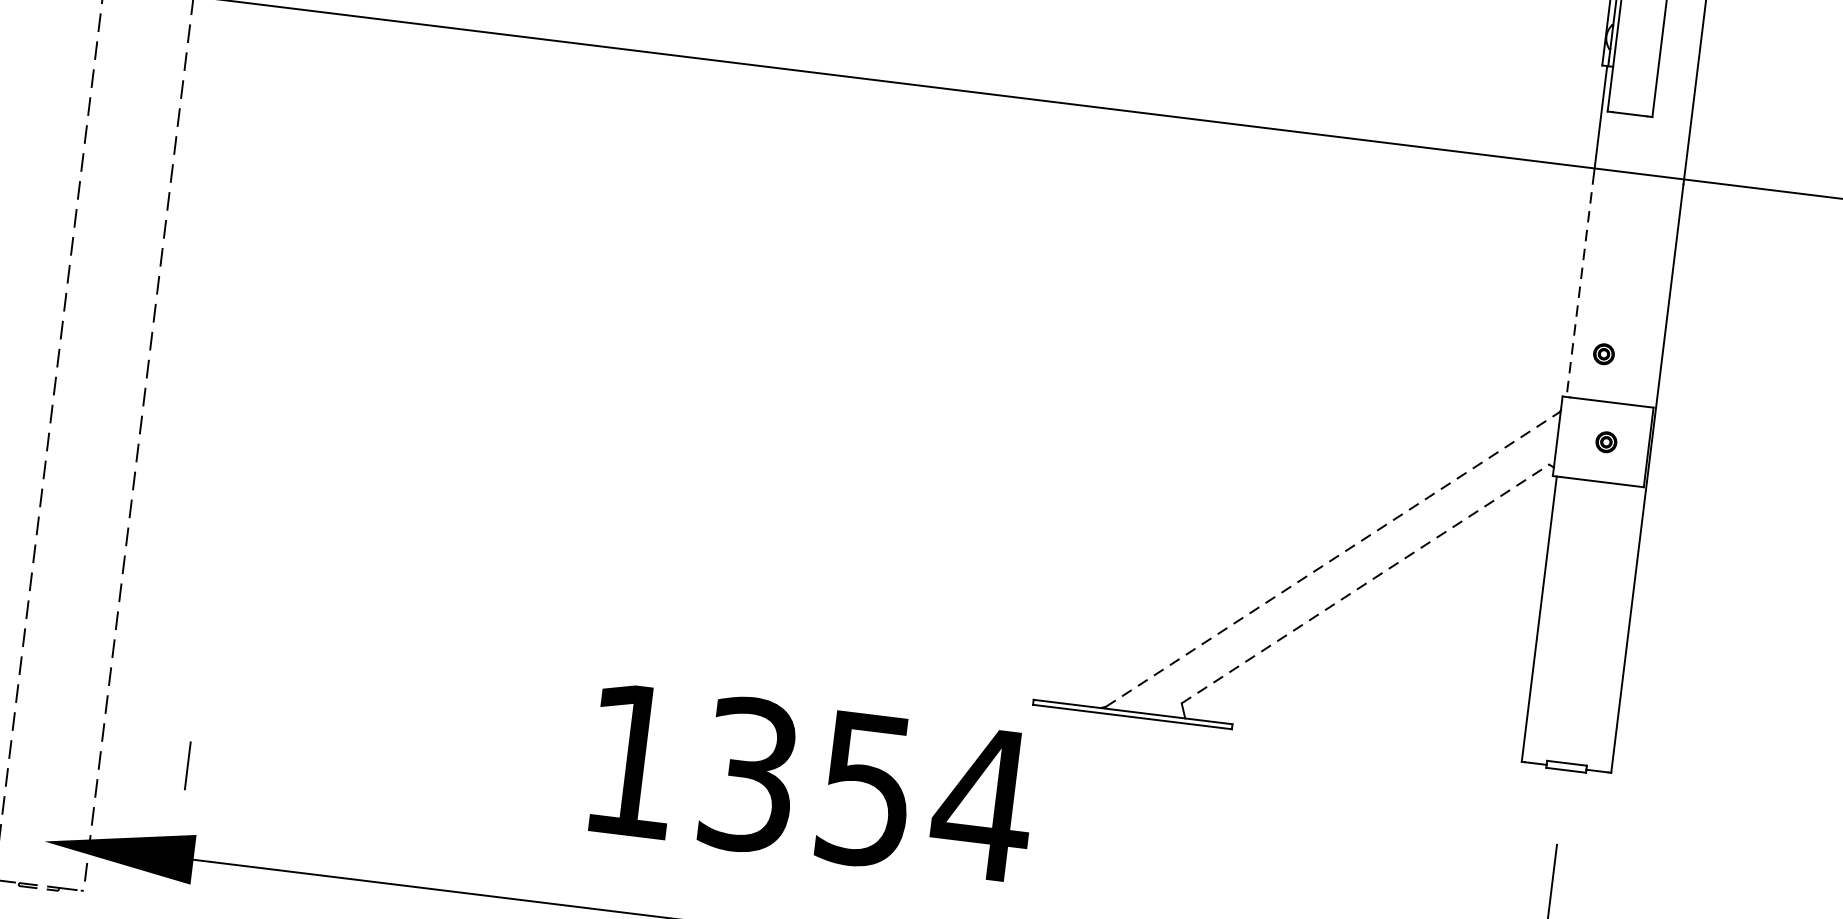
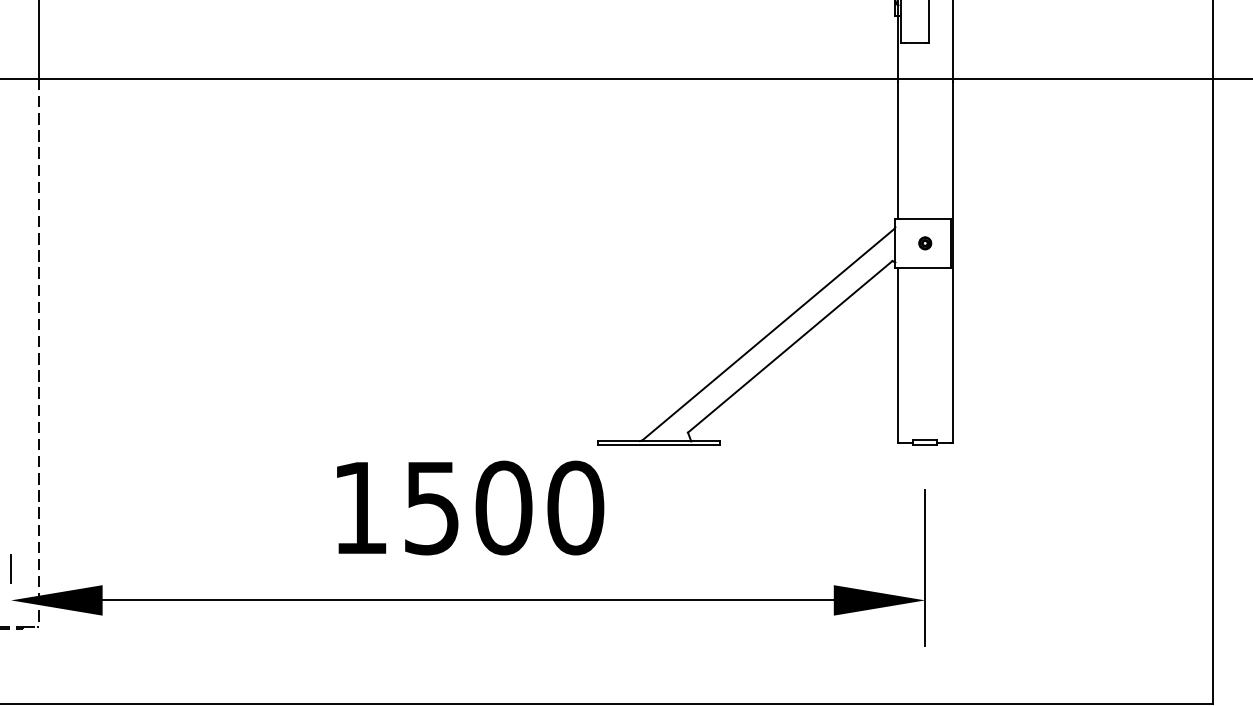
line: (1579, 285) -> (897, 150), dashed -> solid
part: (1604, 354) -> (917, 190), removed
line: (1332, 559) -> (768, 334), dashed -> solid
line: (1366, 583) -> (790, 346), dashed -> solid
line: (186, 764) -> (10, 568), moved
text: (869, 788) -> (505, 507), 1354 -> 1500

